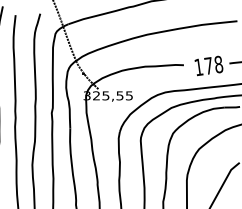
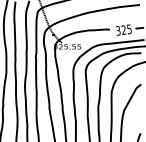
text: (208, 64) -> (123, 29), 178 -> 325

